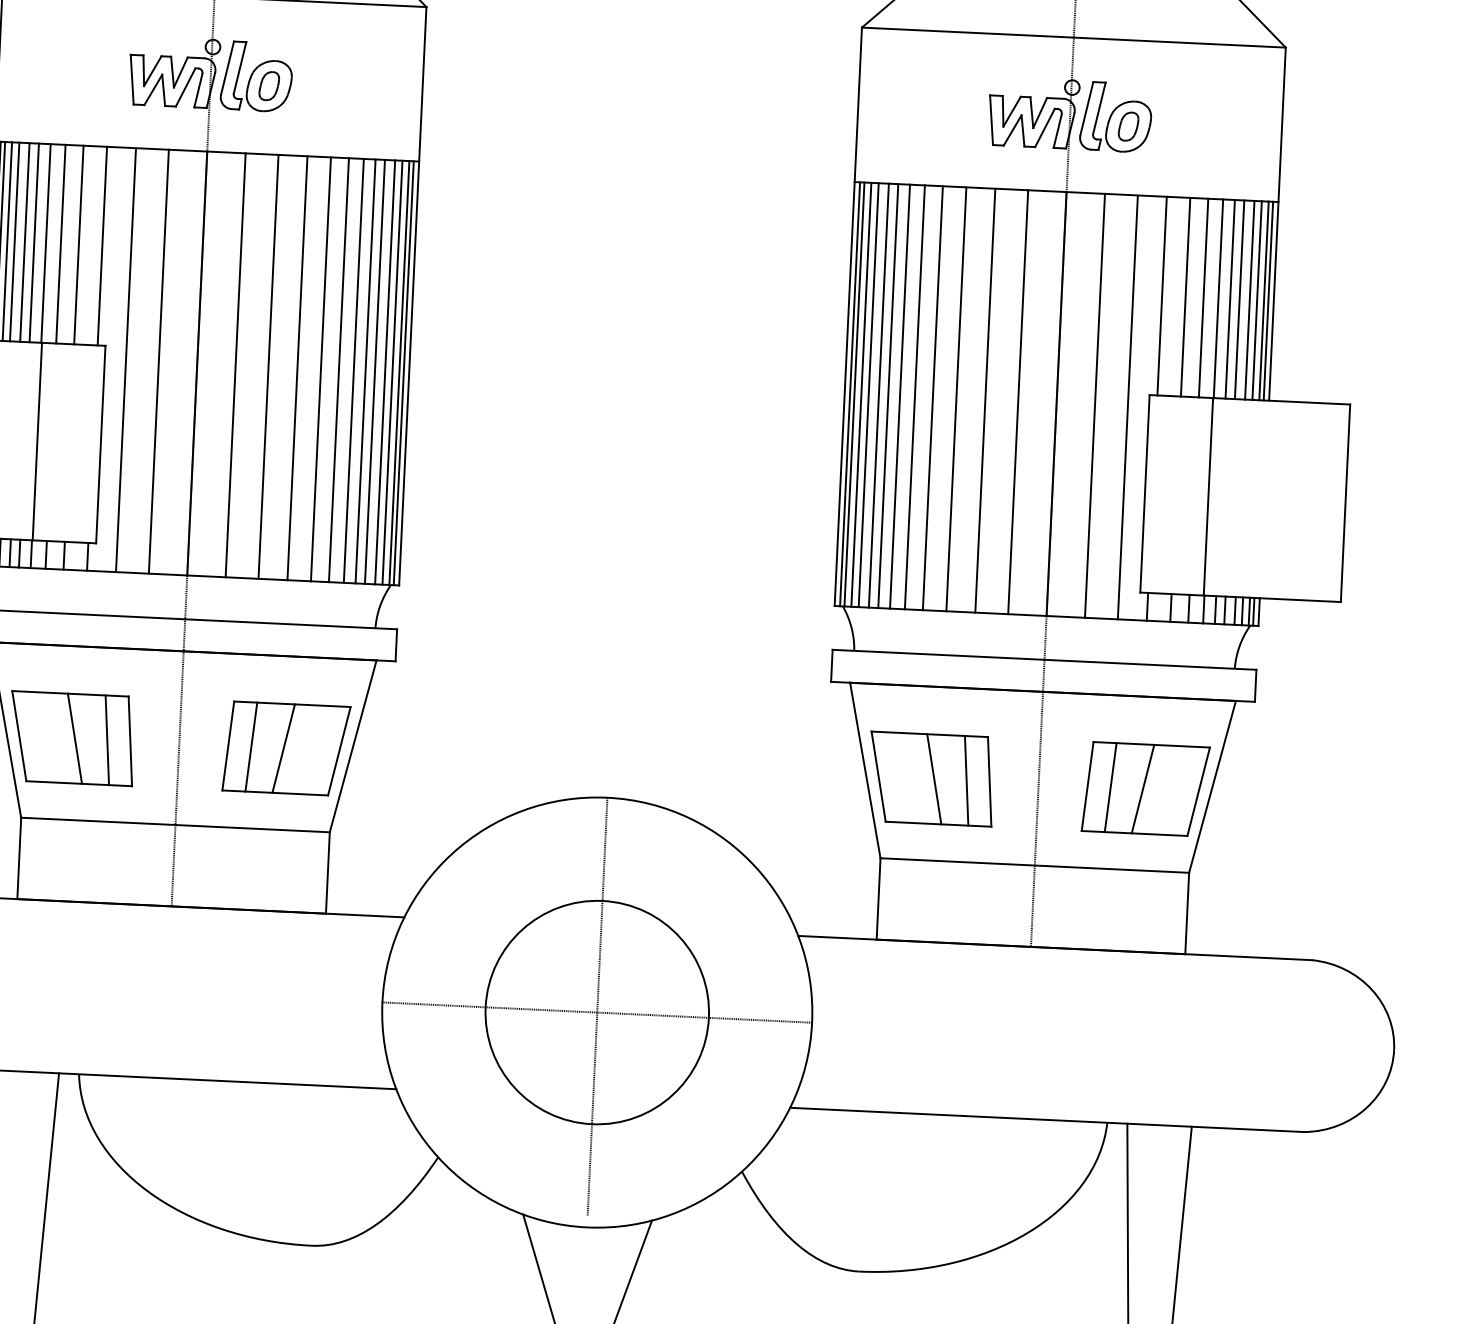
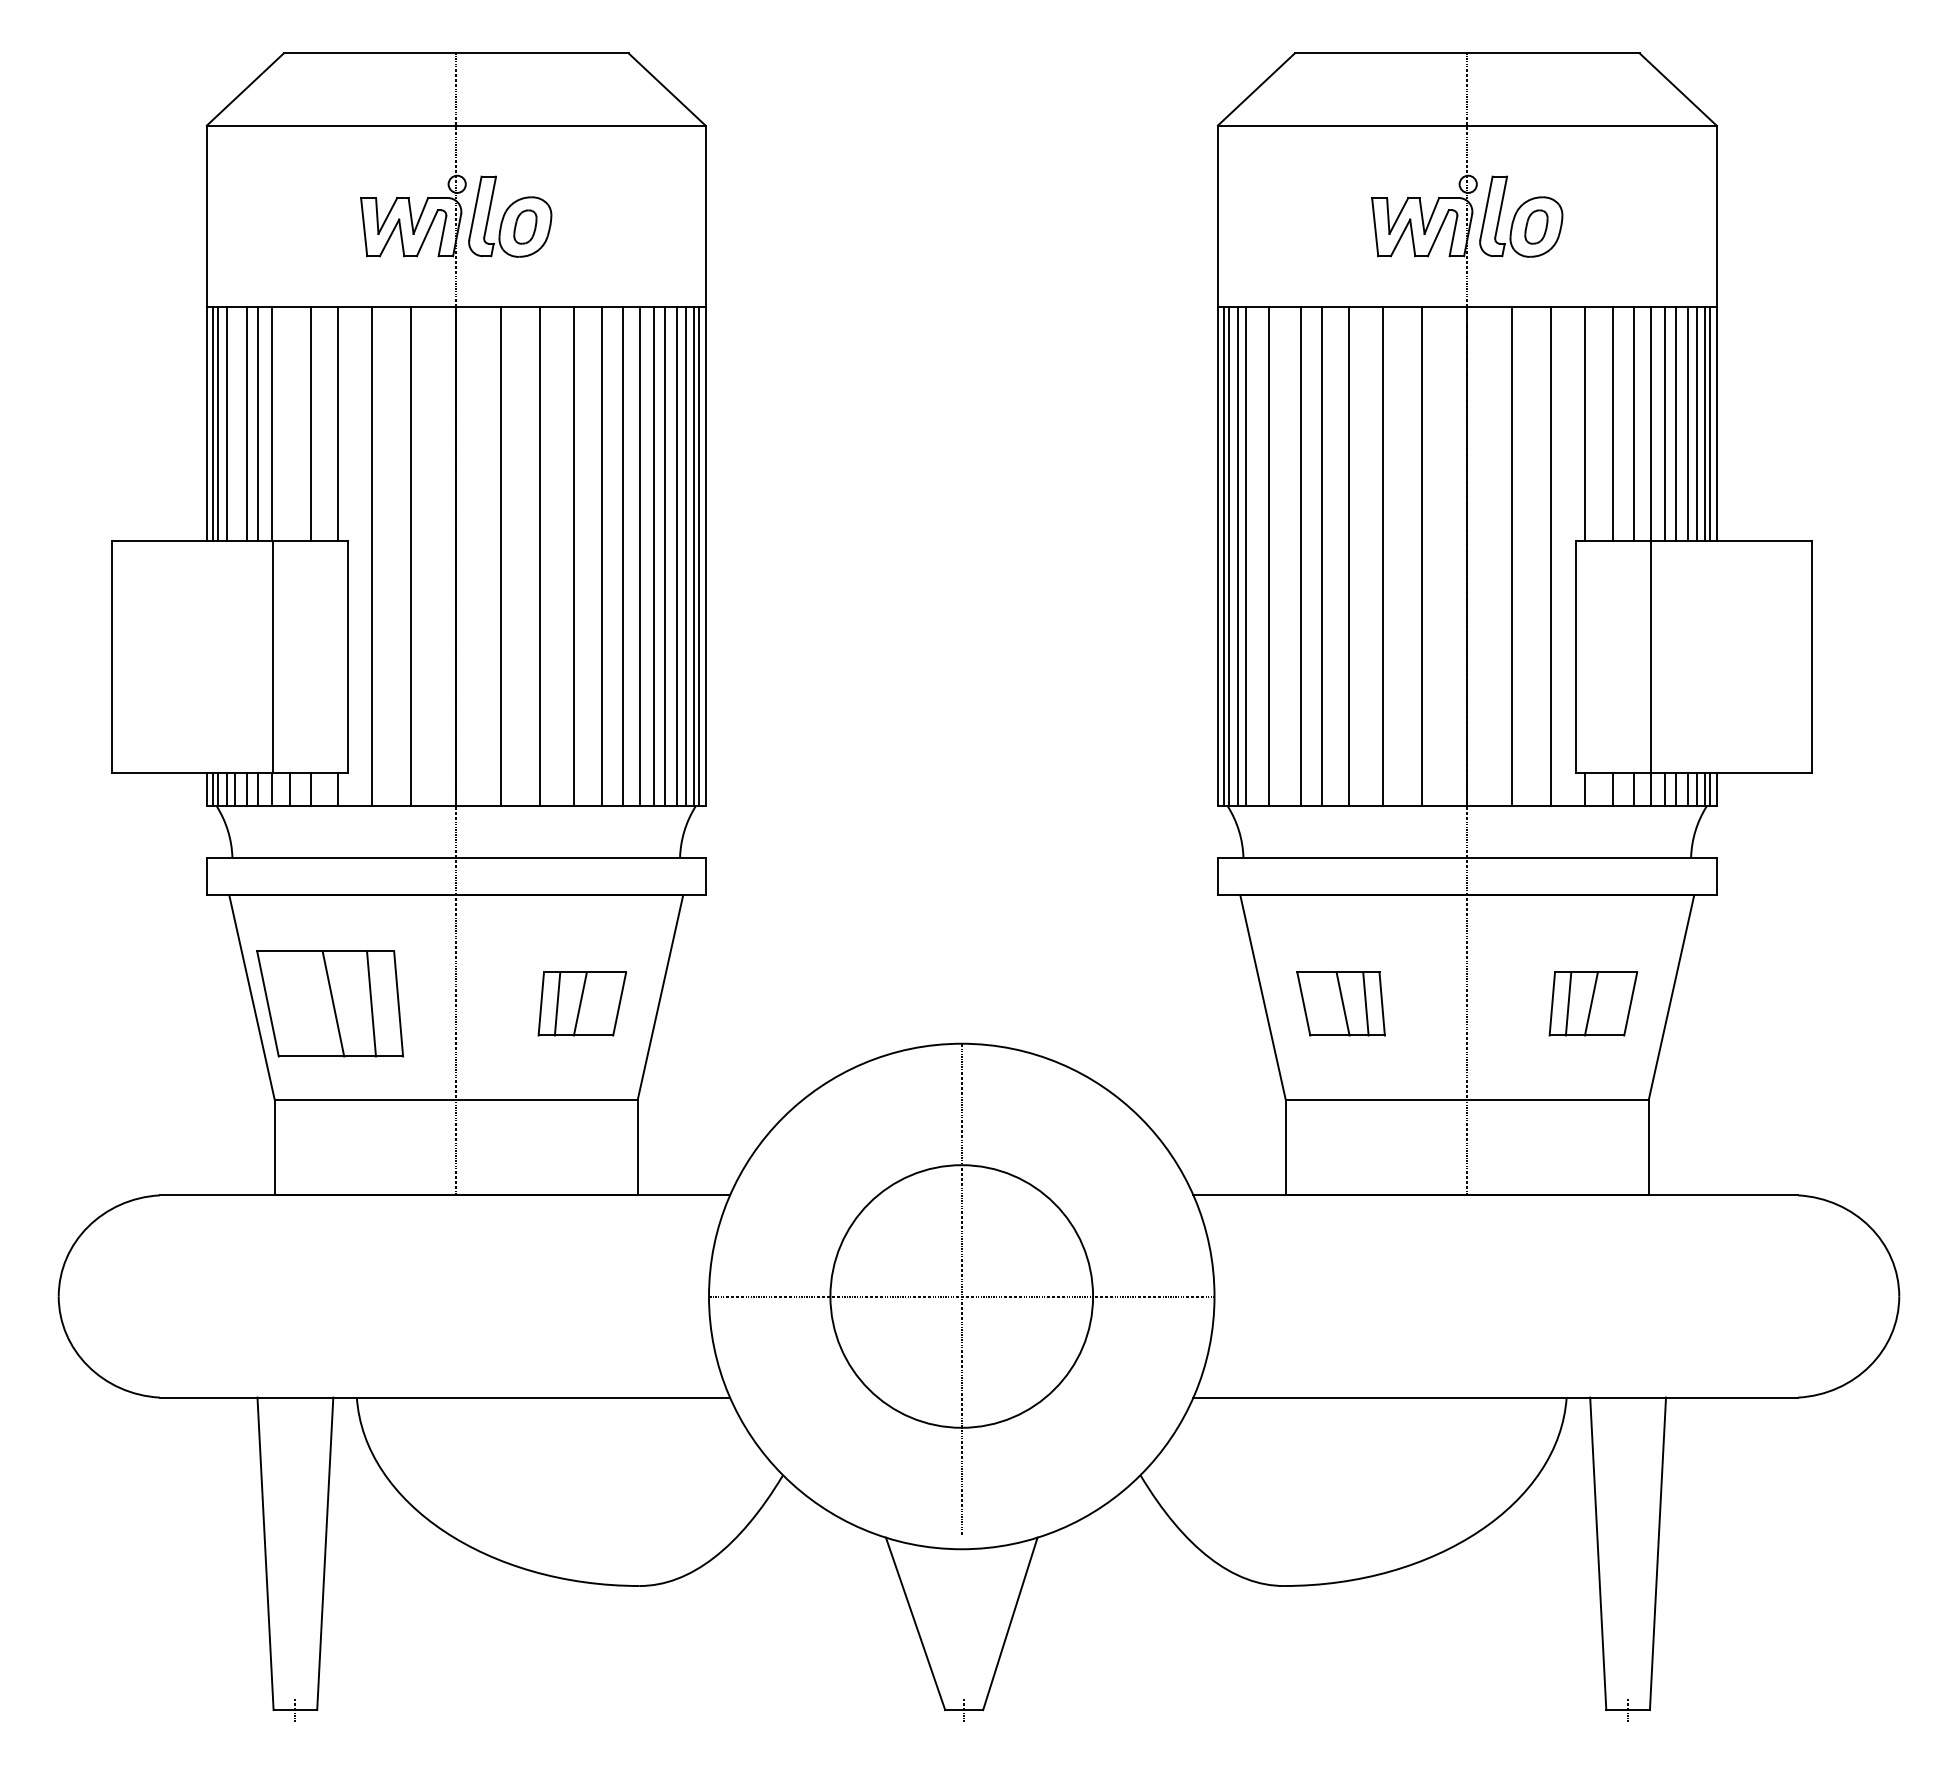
line: (14, 242) -> (235, 424), removed
line: (60, 244) -> (289, 424), removed
line: (879, 395) -> (1258, 556), removed
line: (900, 396) -> (1283, 556), removed
part: (286, 748) -> (582, 1003), size x0.6
part: (930, 778) -> (1340, 1003), size x0.6
part: (1145, 788) -> (1593, 1003), size x0.6

